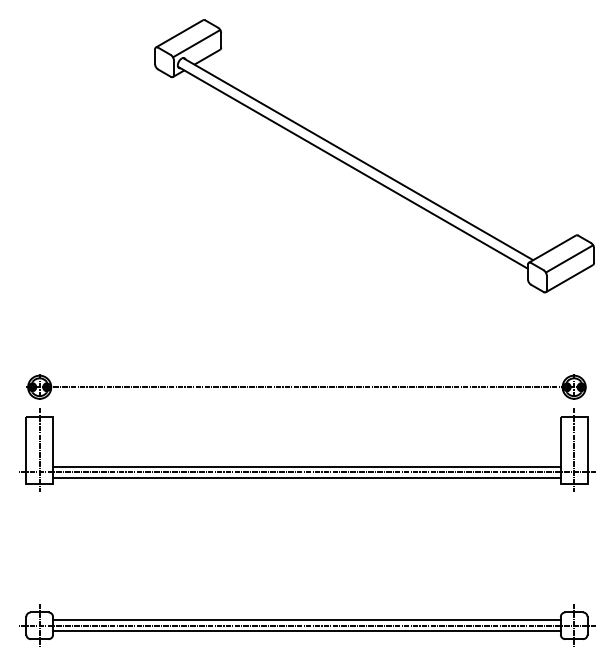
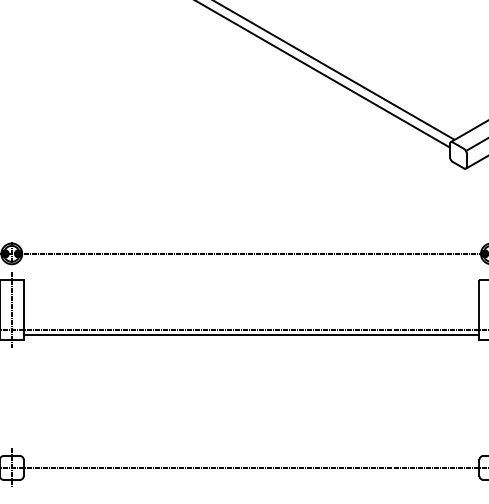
line: (306, 466) -> (251, 324), removed
line: (306, 620) -> (251, 463), removed
line: (306, 631) -> (251, 473), removed

